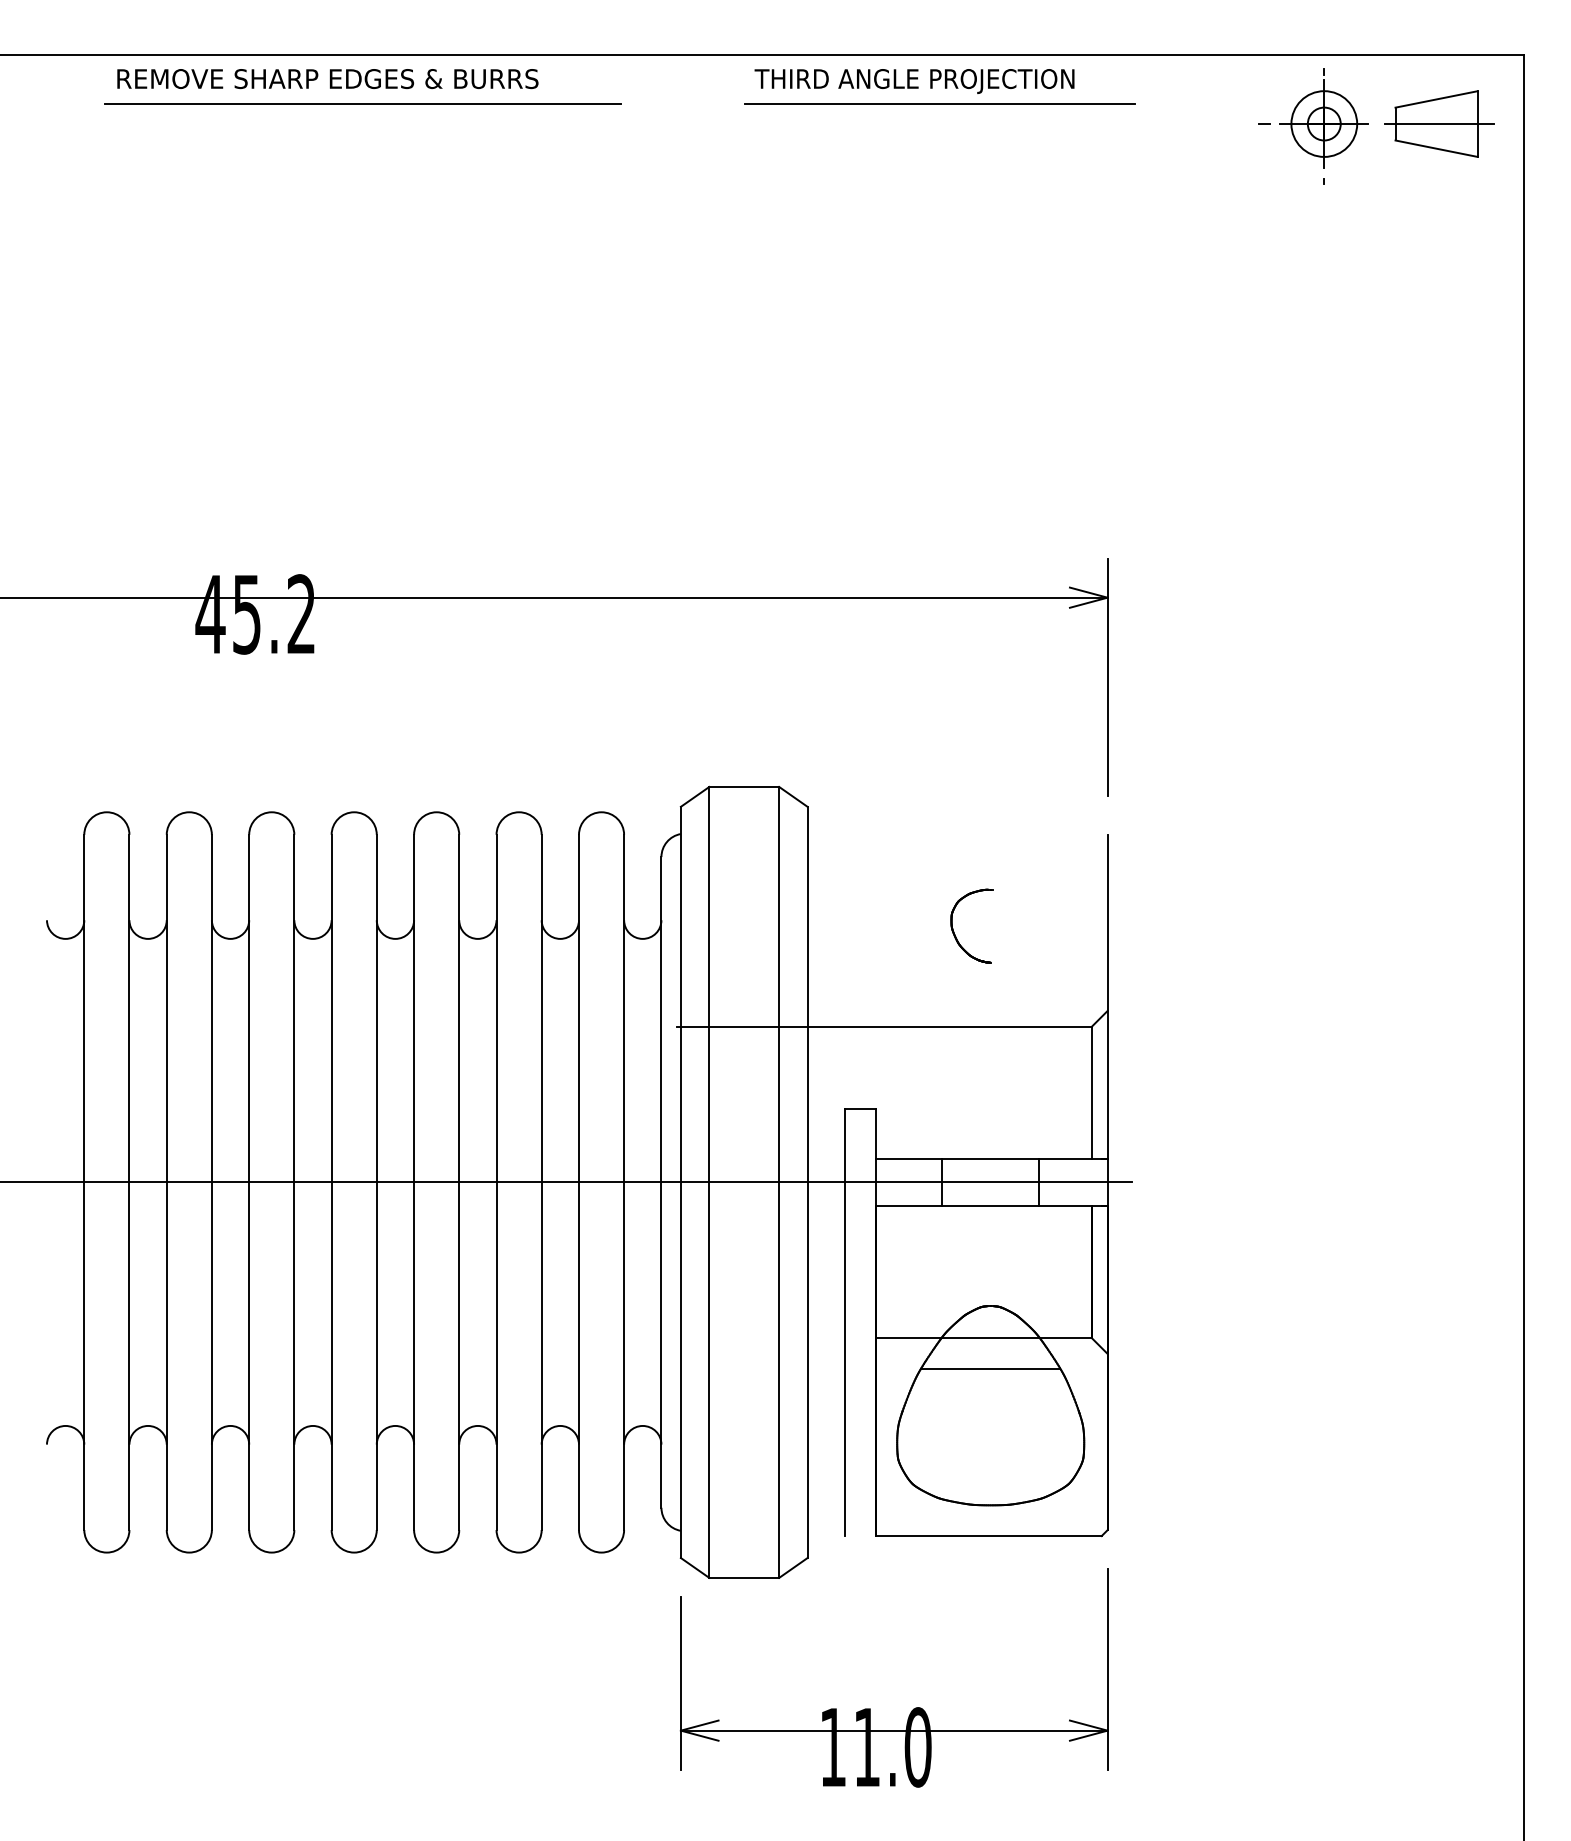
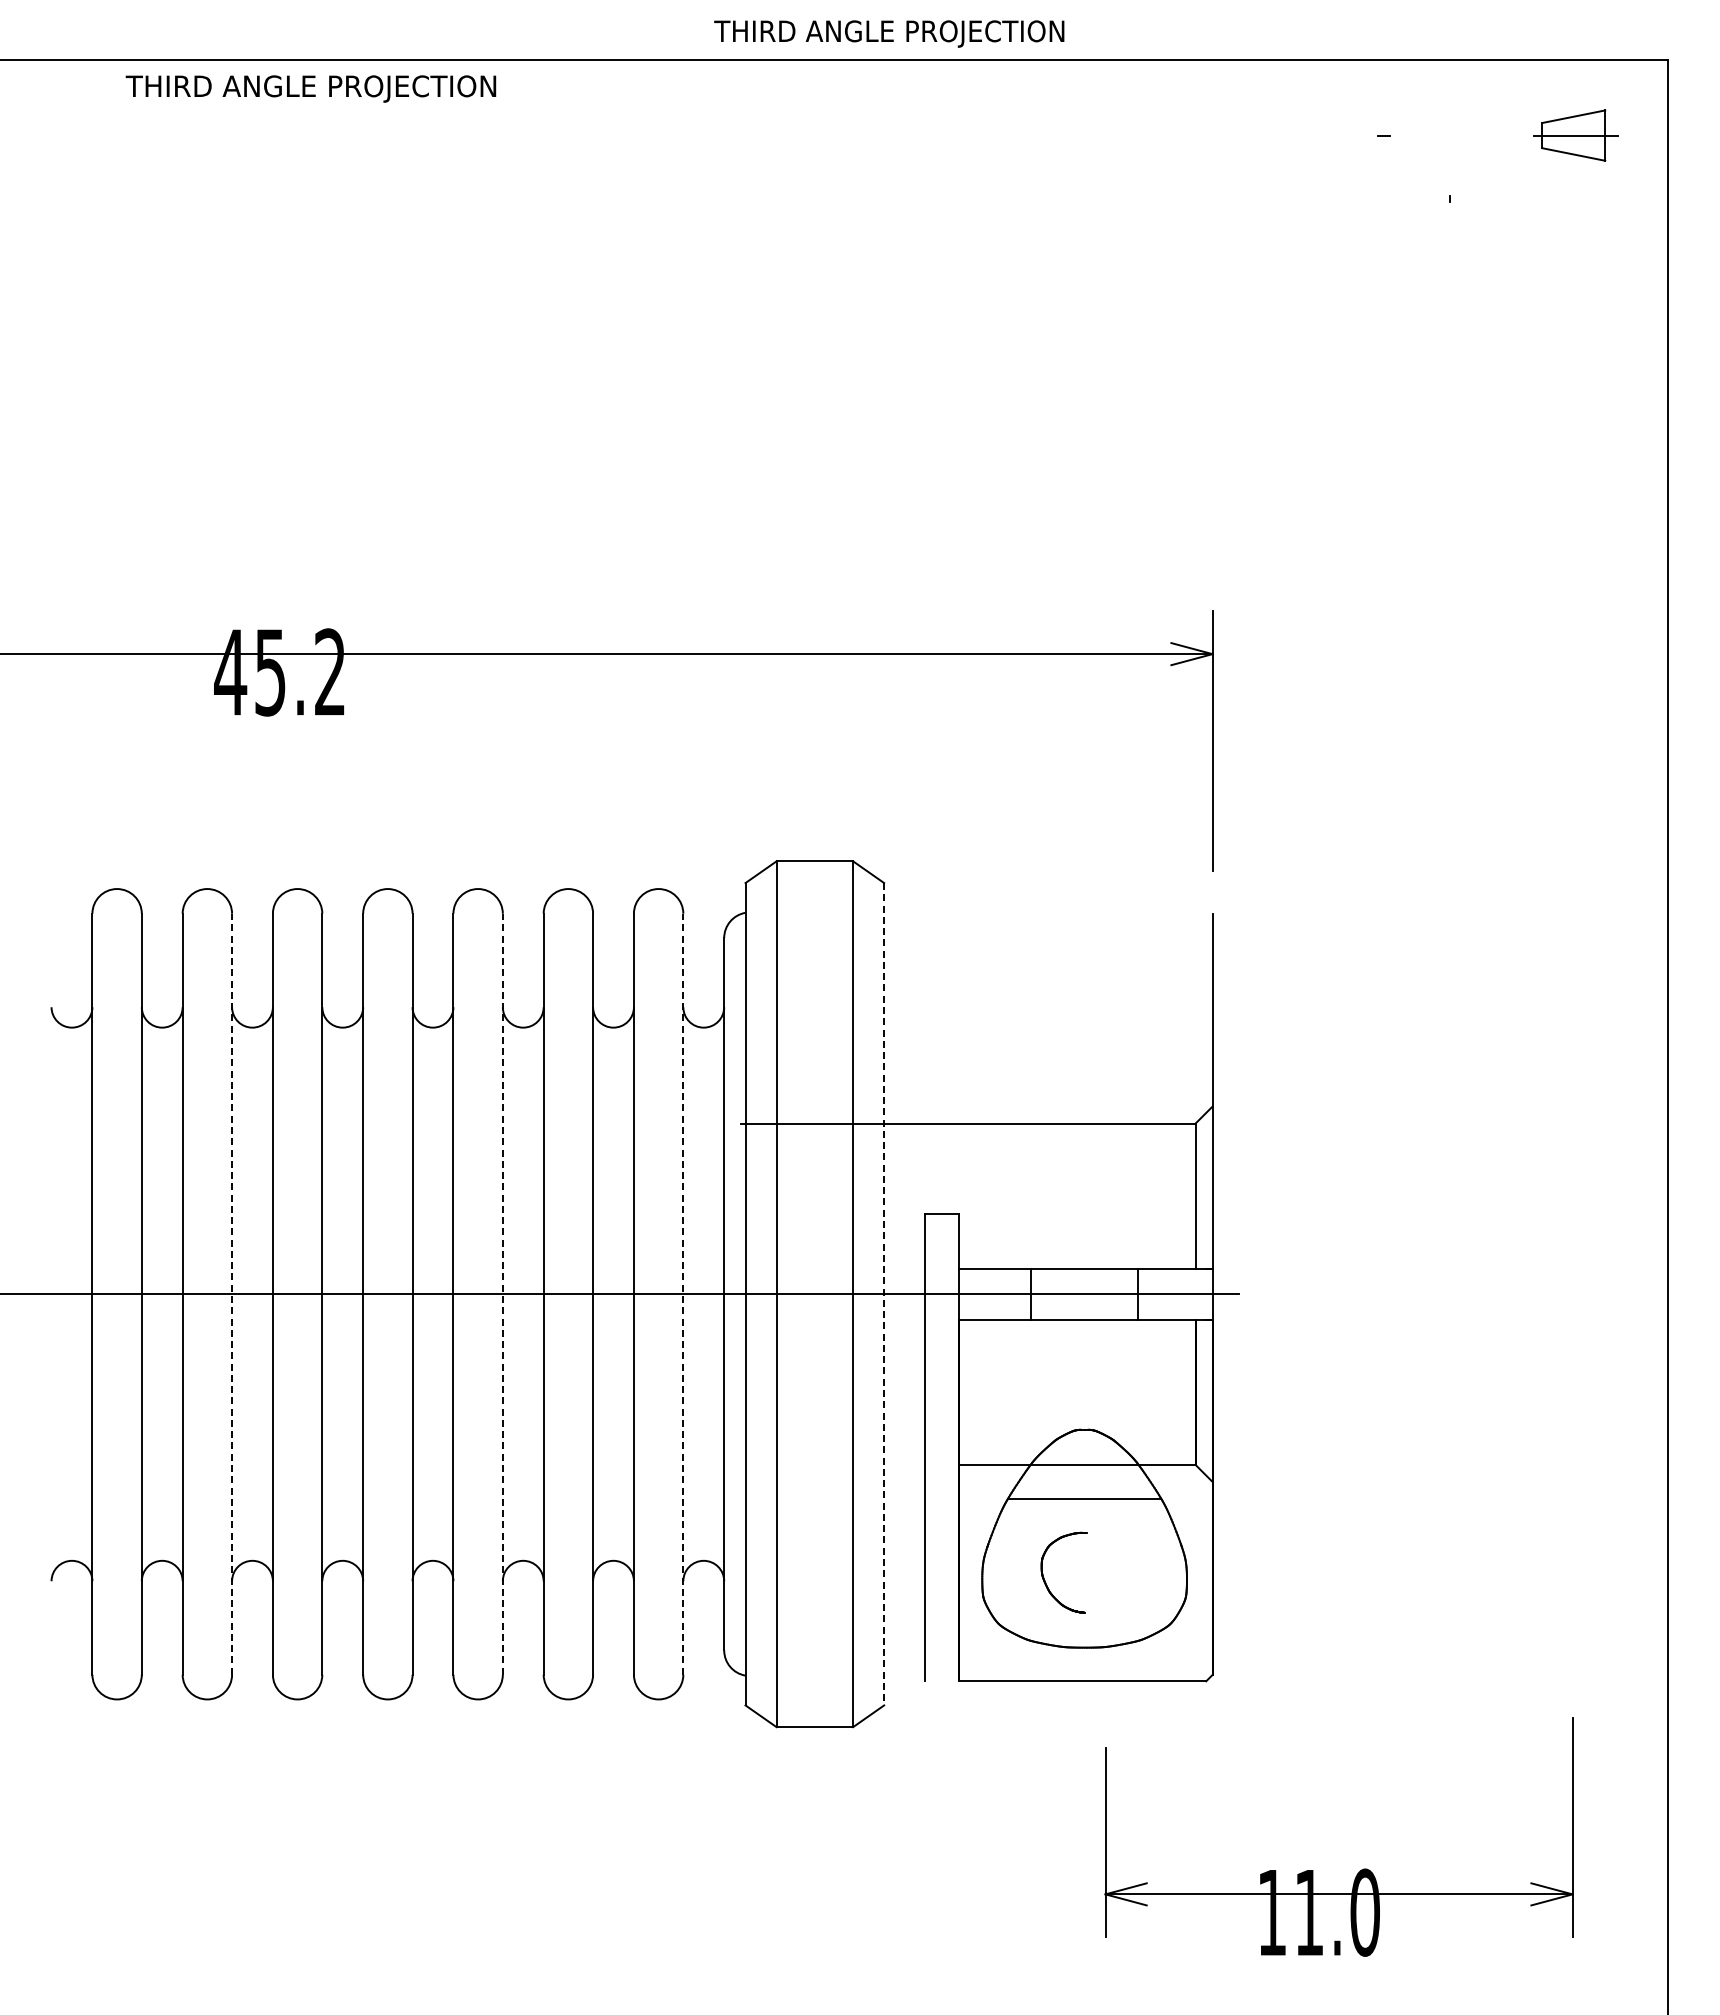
text: (326, 80) -> (357, 88), REMOVE SHARP EDGES & BURRS -> THIRD ANGLE PROJECTION
text: (914, 80) -> (889, 33), moved
line: (363, 103) -> (397, 113), removed
line: (939, 103) -> (1028, 113), removed
part: (1324, 118) -> (1449, 129), removed
part: (1439, 123) -> (1575, 135), size x0.7
part: (954, 930) -> (1044, 1577), moved
line: (212, 1182) -> (232, 1294), solid -> dashed
line: (458, 1182) -> (502, 1294), solid -> dashed
line: (624, 1182) -> (683, 1294), solid -> dashed
line: (807, 1182) -> (884, 1294), solid -> dashed
part: (914, 1707) -> (1361, 1869), moved

